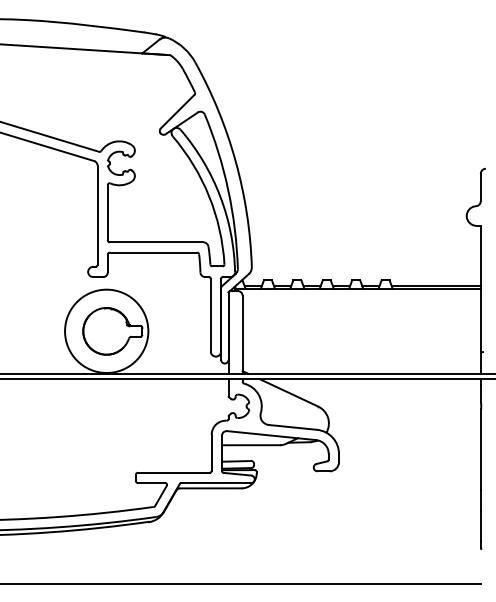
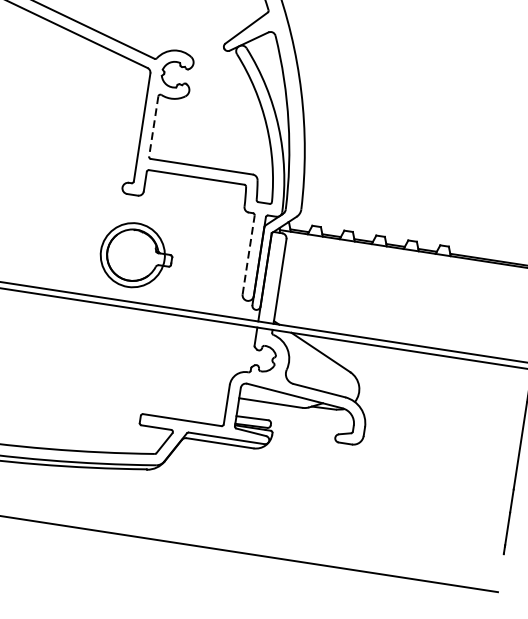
line: (107, 212) -> (153, 126), solid -> dashed
line: (210, 314) -> (248, 254), solid -> dashed
circle: (106, 331) -> (132, 255), size x0.7

